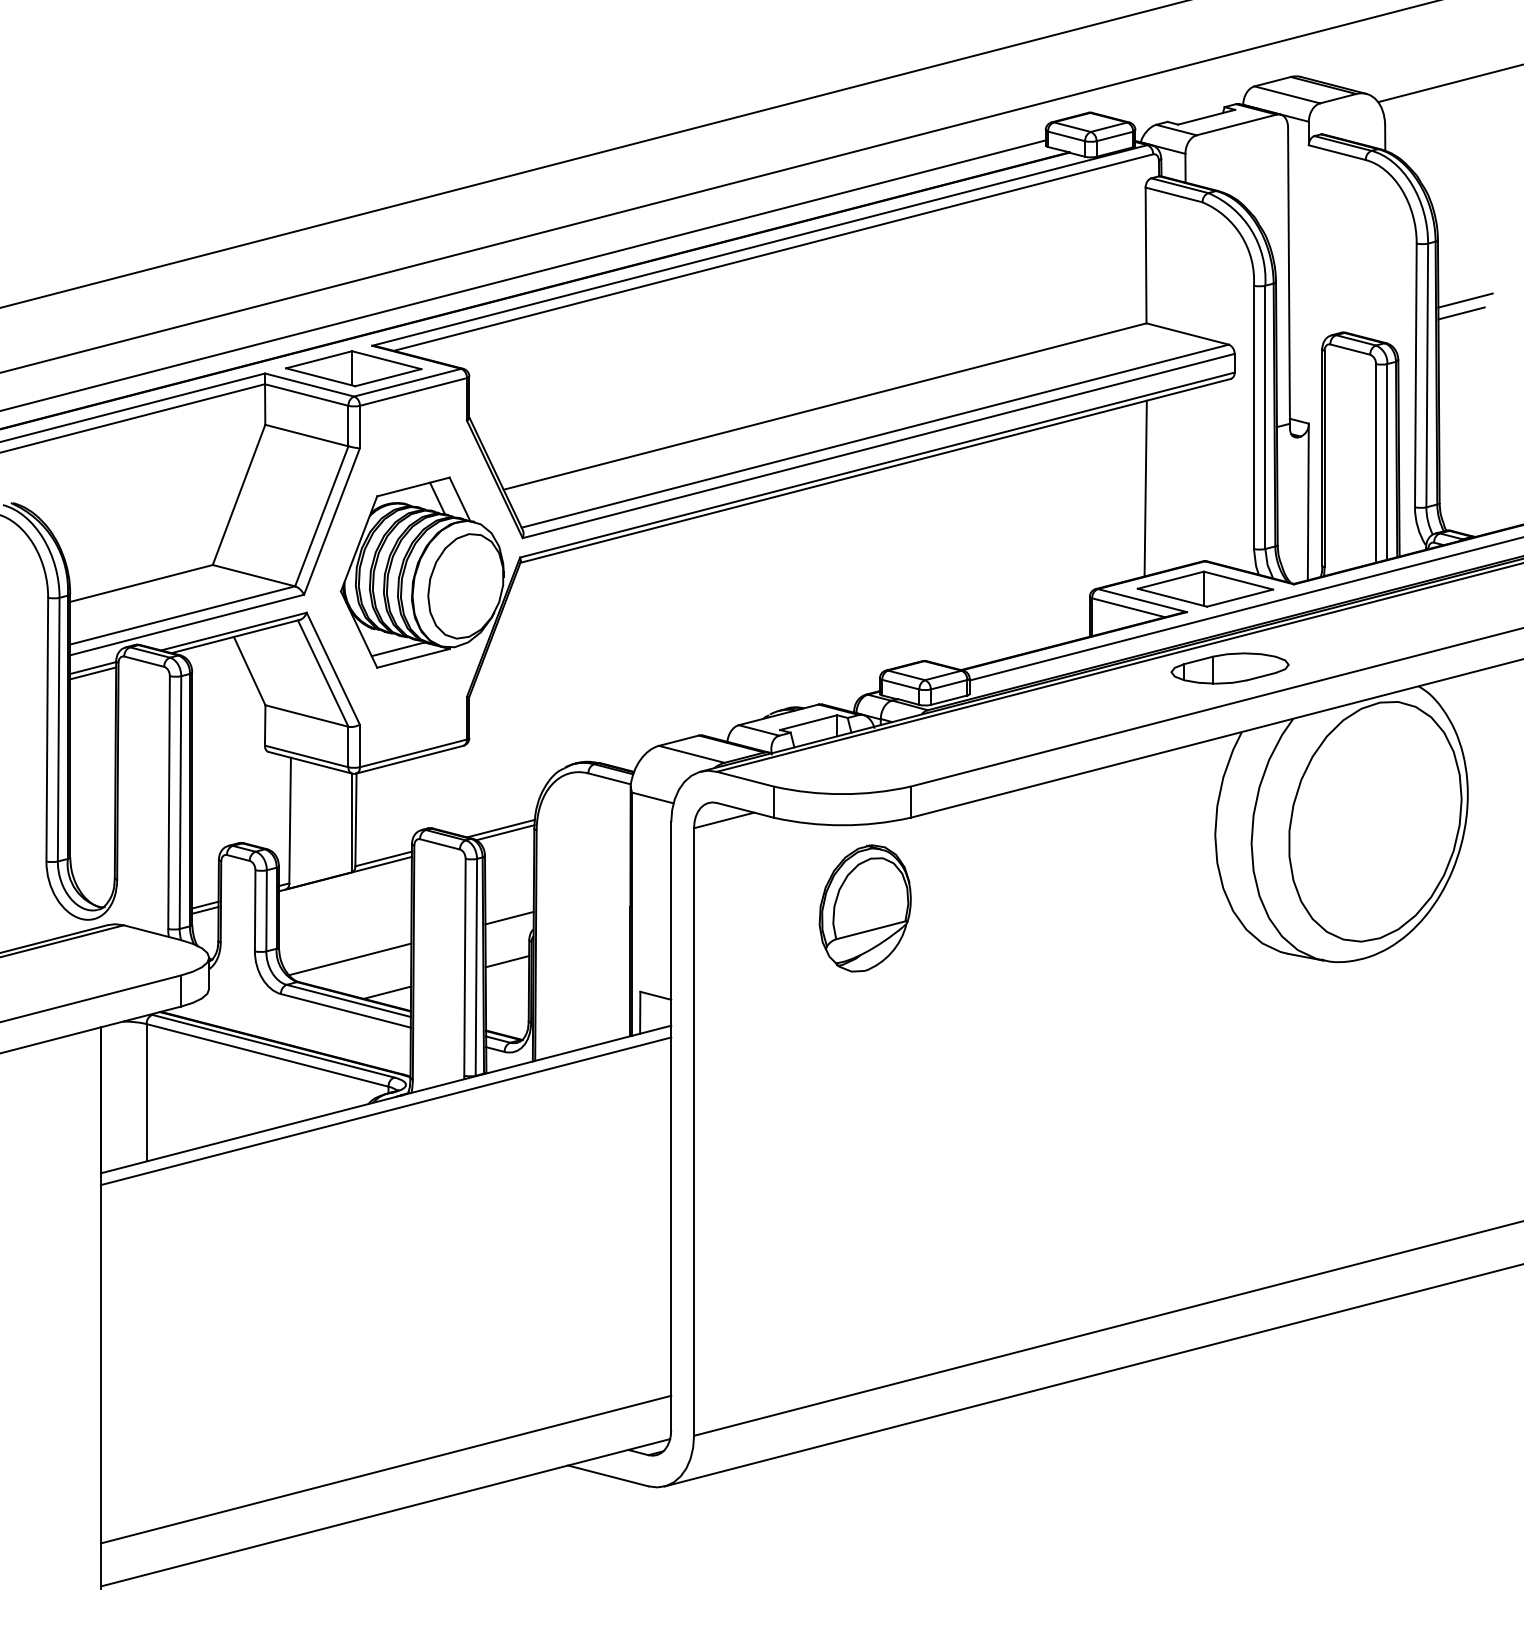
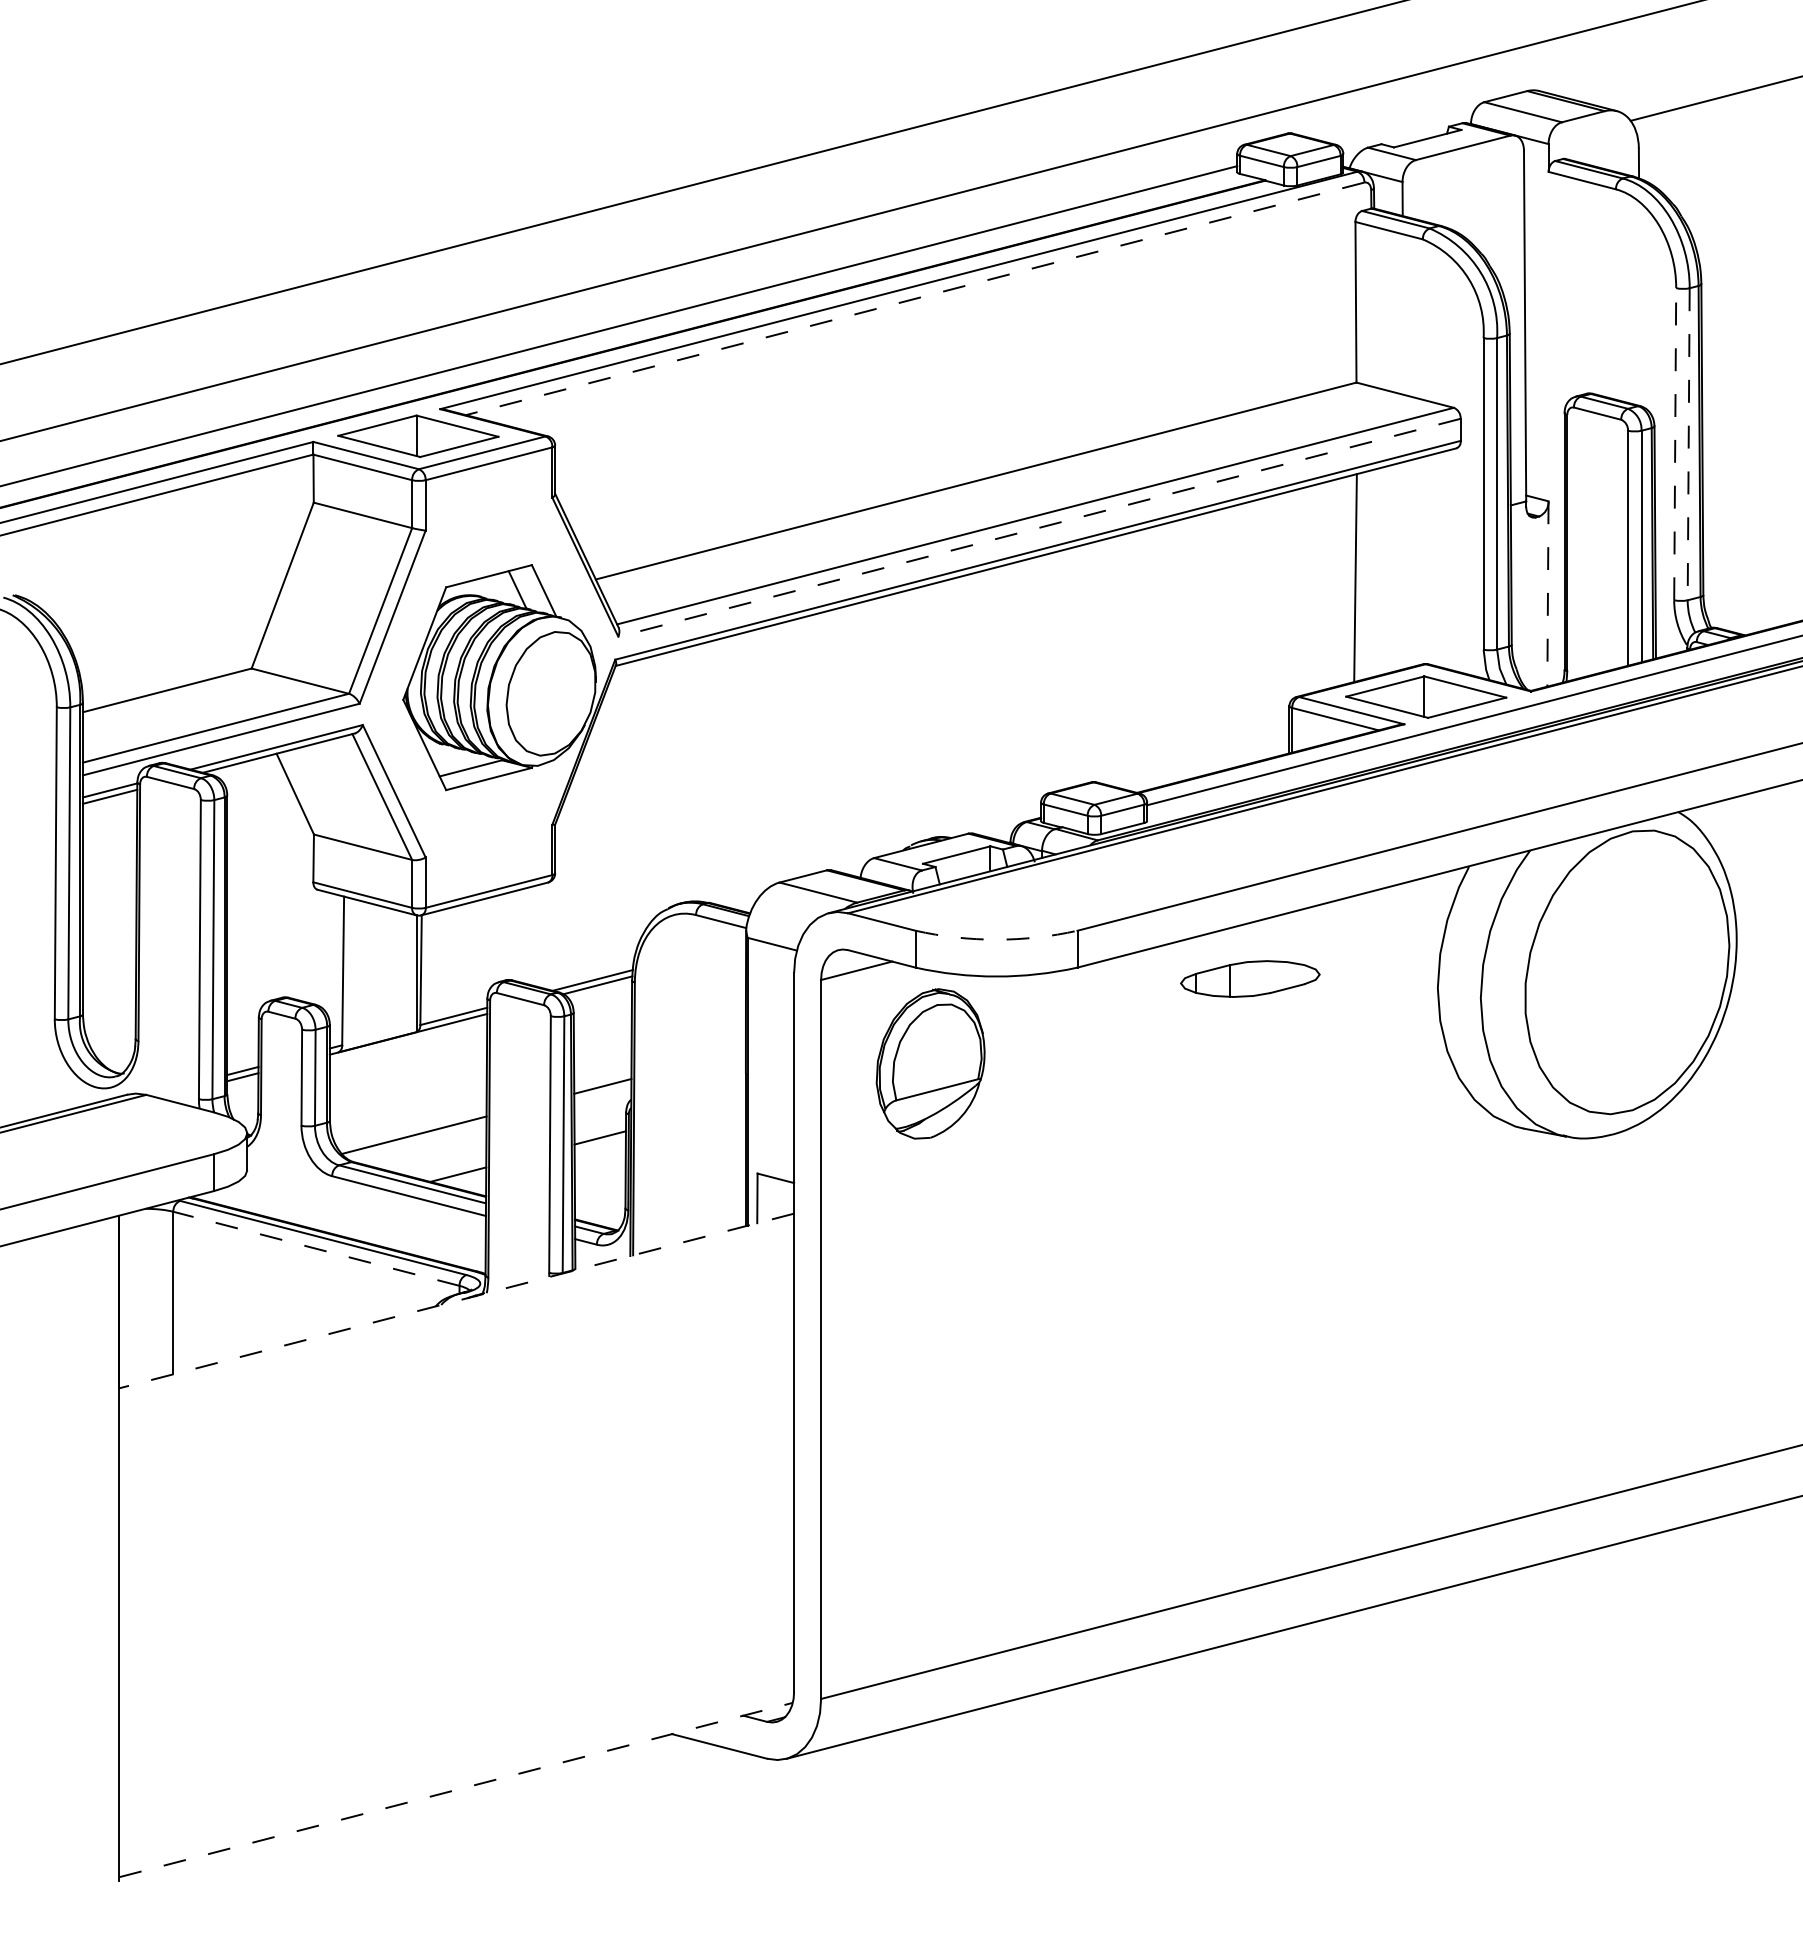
line: (772, 253) -> (914, 299), solid -> dashed
line: (1465, 300) -> (1733, 355), removed
line: (1460, 313) -> (1728, 370), removed
line: (1416, 374) -> (1675, 443), solid -> dashed
line: (1427, 375) -> (1688, 444), solid -> dashed
line: (878, 445) -> (1039, 527), solid -> dashed
line: (1307, 502) -> (1547, 594), solid -> dashed
part: (1230, 668) -> (1250, 978), moved
arc: (842, 793) -> (996, 939), solid -> dashed
part: (865, 908) -> (930, 1063), moved
line: (267, 1055) -> (316, 1248), solid -> dashed
line: (385, 1099) -> (456, 1301), solid -> dashed
line: (385, 1110) -> (456, 1314), removed
line: (385, 1469) -> (456, 1738), removed
line: (385, 1513) -> (456, 1790), solid -> dashed

